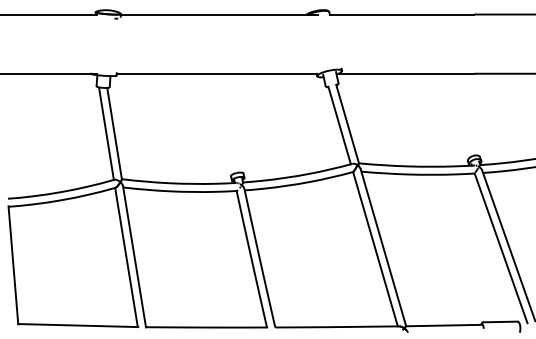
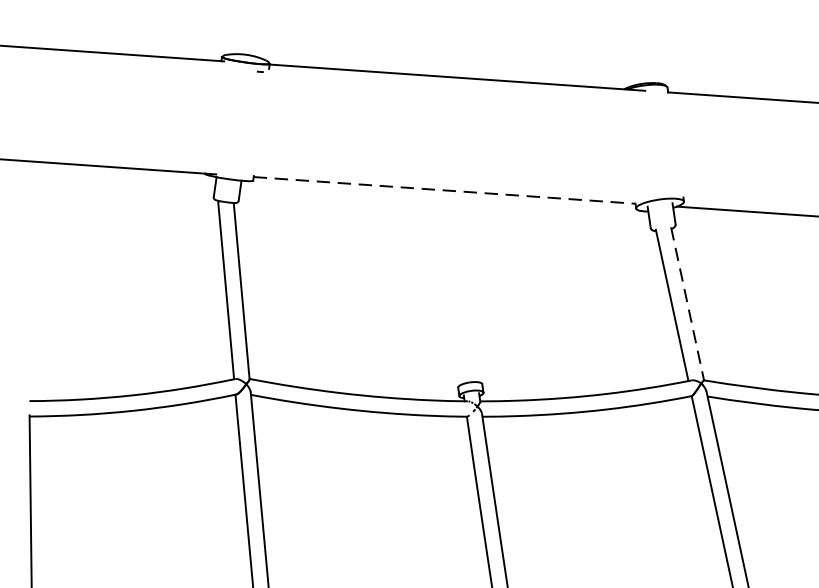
line: (217, 73) -> (446, 189), solid -> dashed
line: (347, 124) -> (687, 304), solid -> dashed

